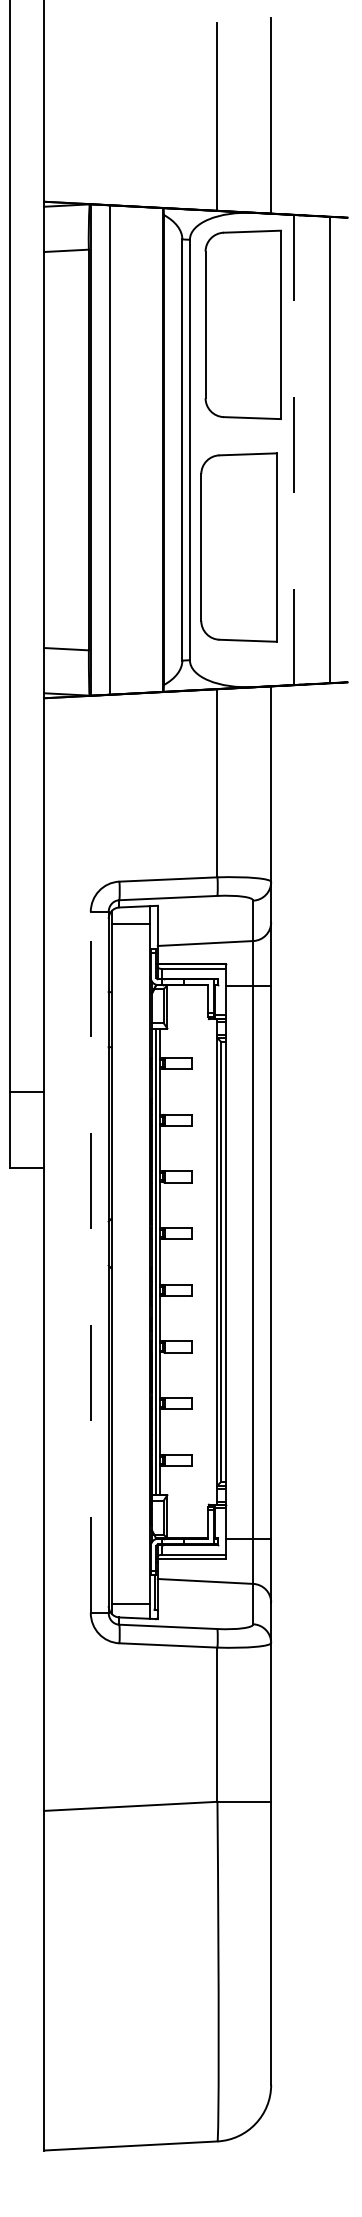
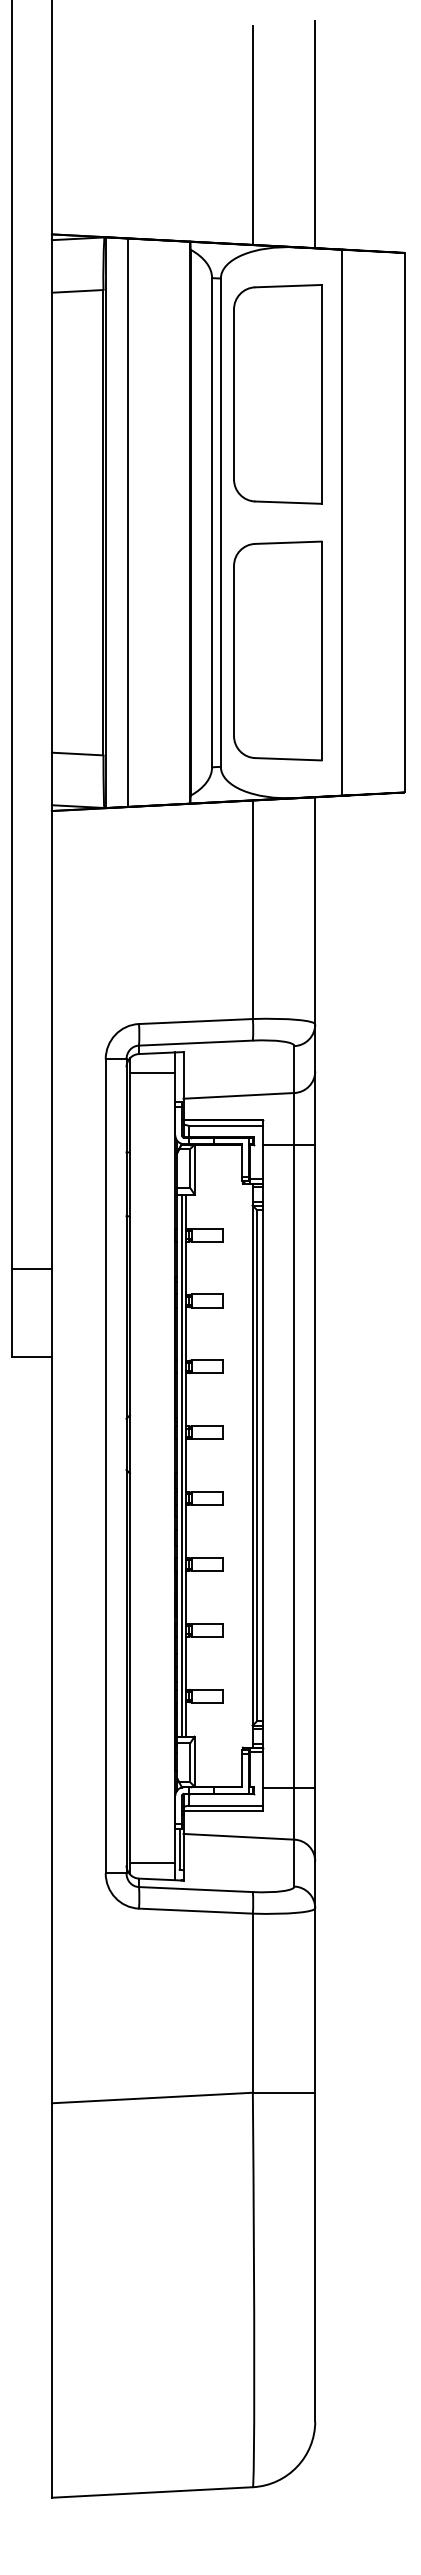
part: (242, 324) -> (277, 394), moved
line: (293, 449) -> (341, 522), dashed -> solid
line: (329, 449) -> (405, 522), moved
part: (238, 547) -> (277, 650), moved
line: (90, 1261) -> (105, 1465), dashed -> solid

